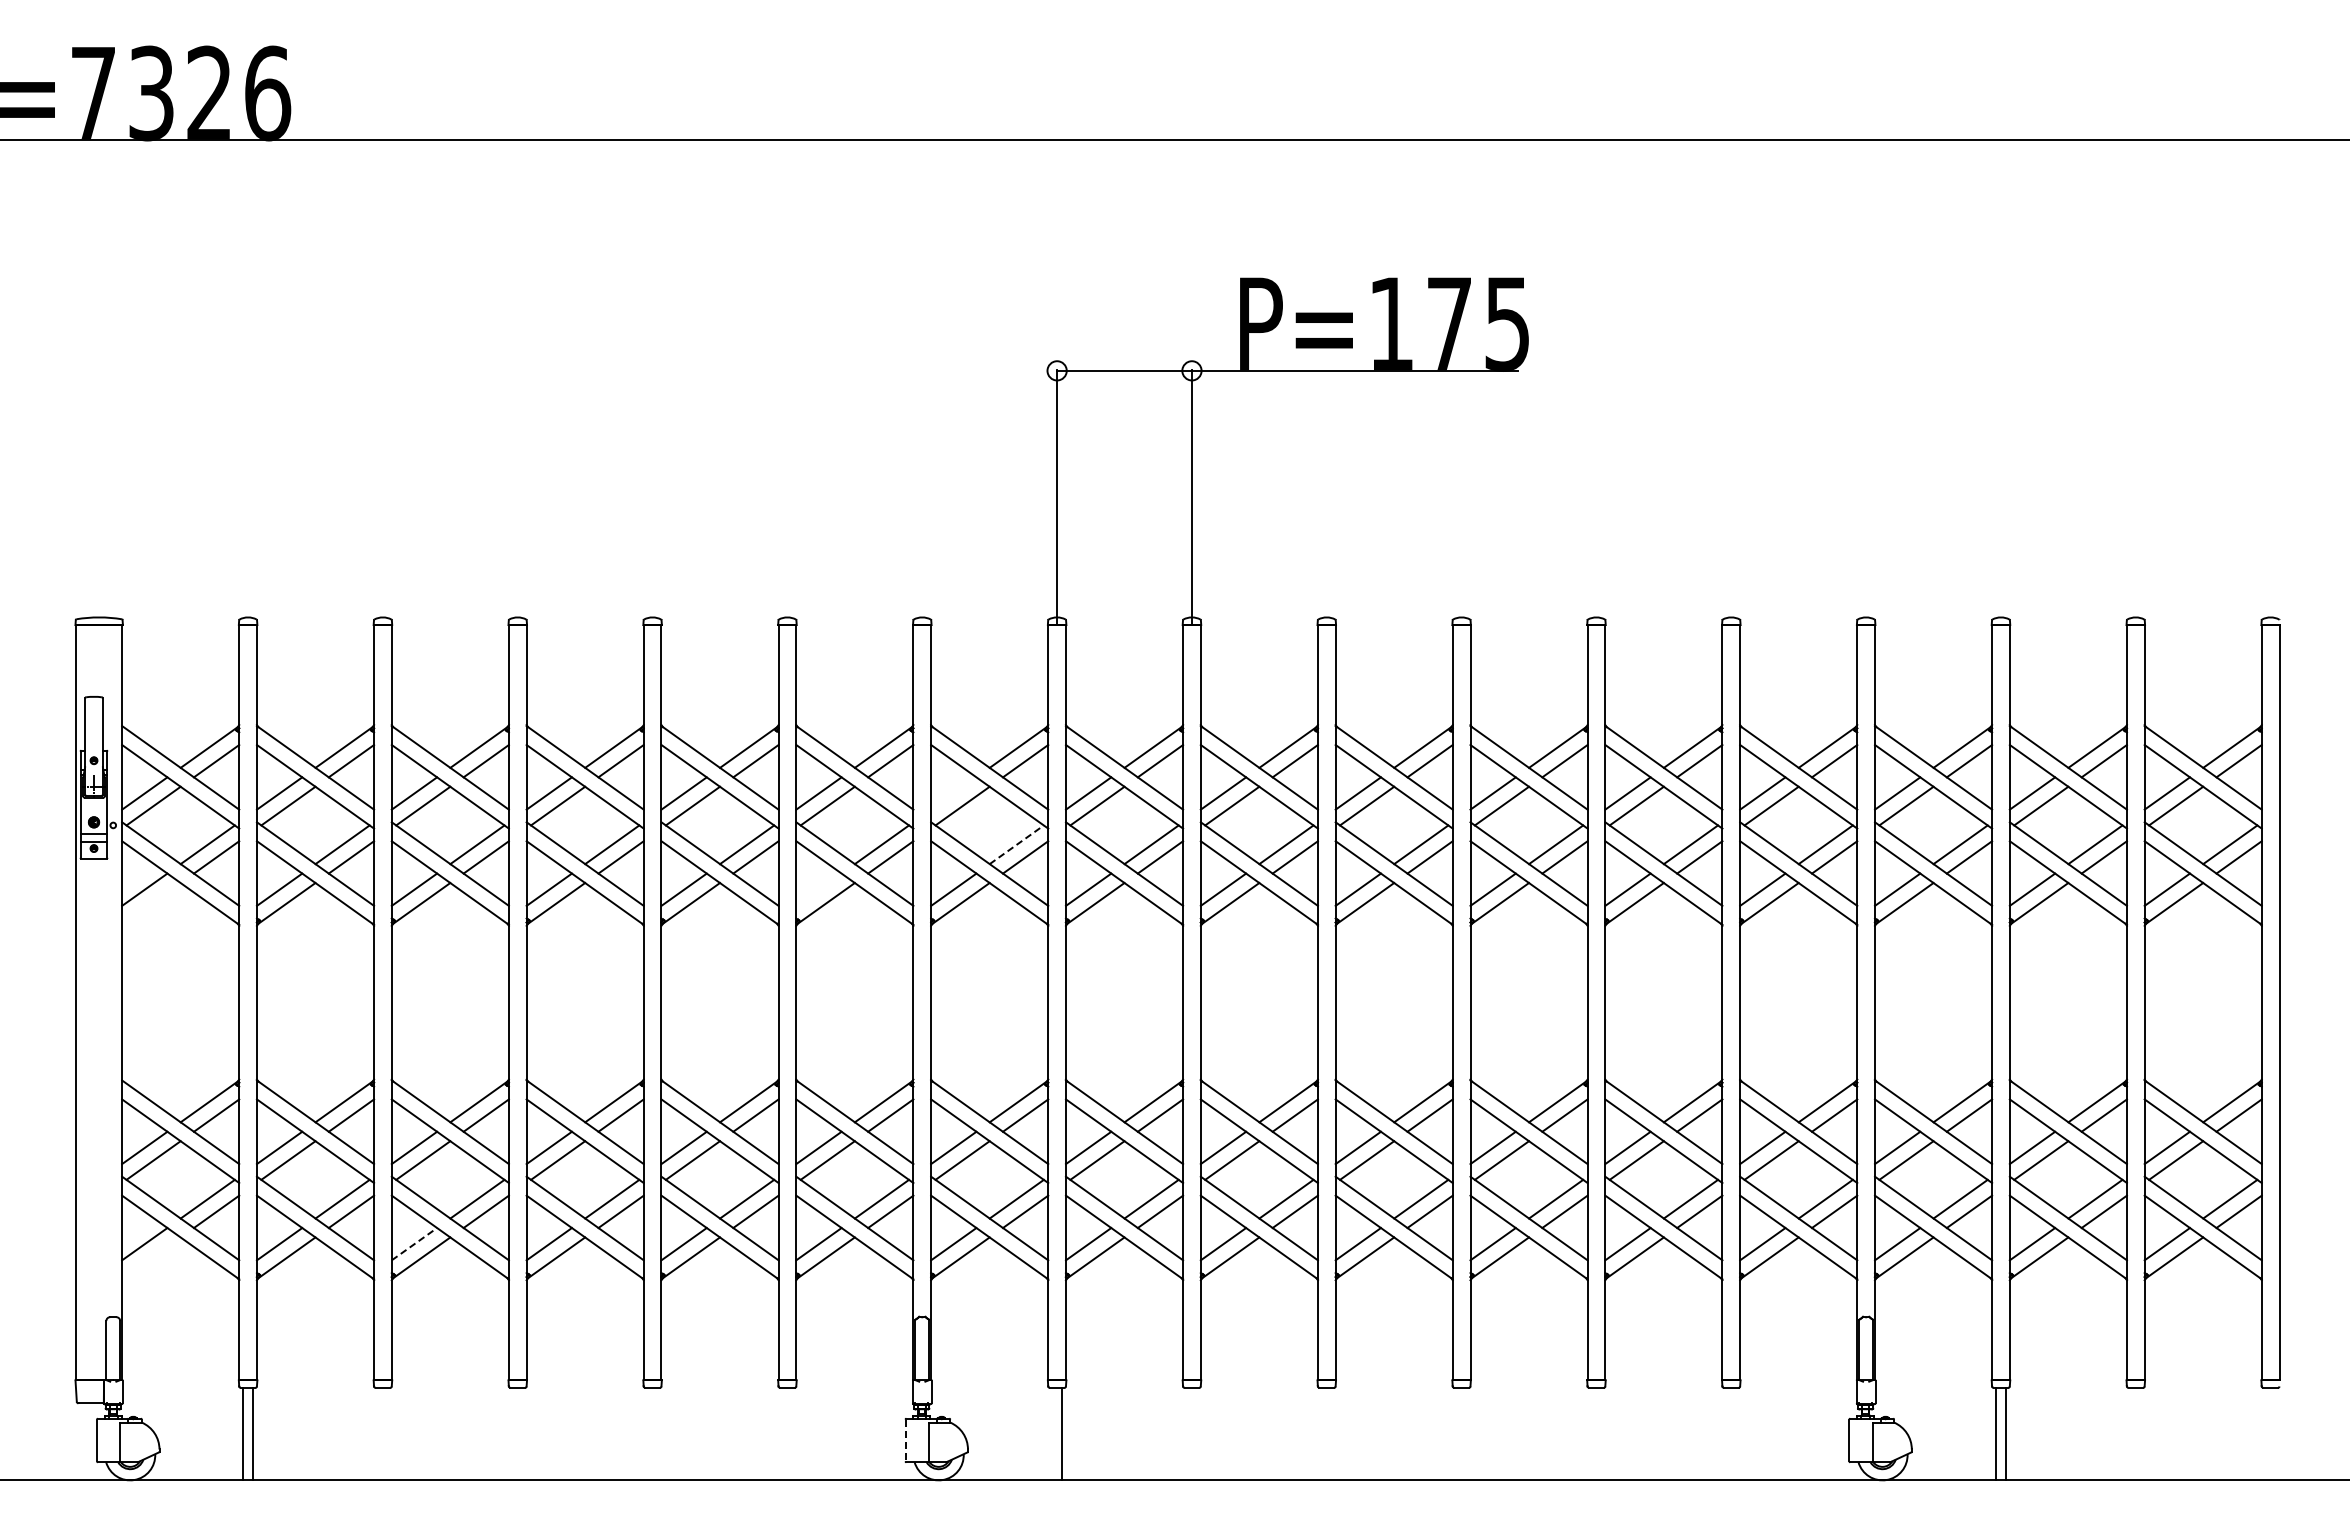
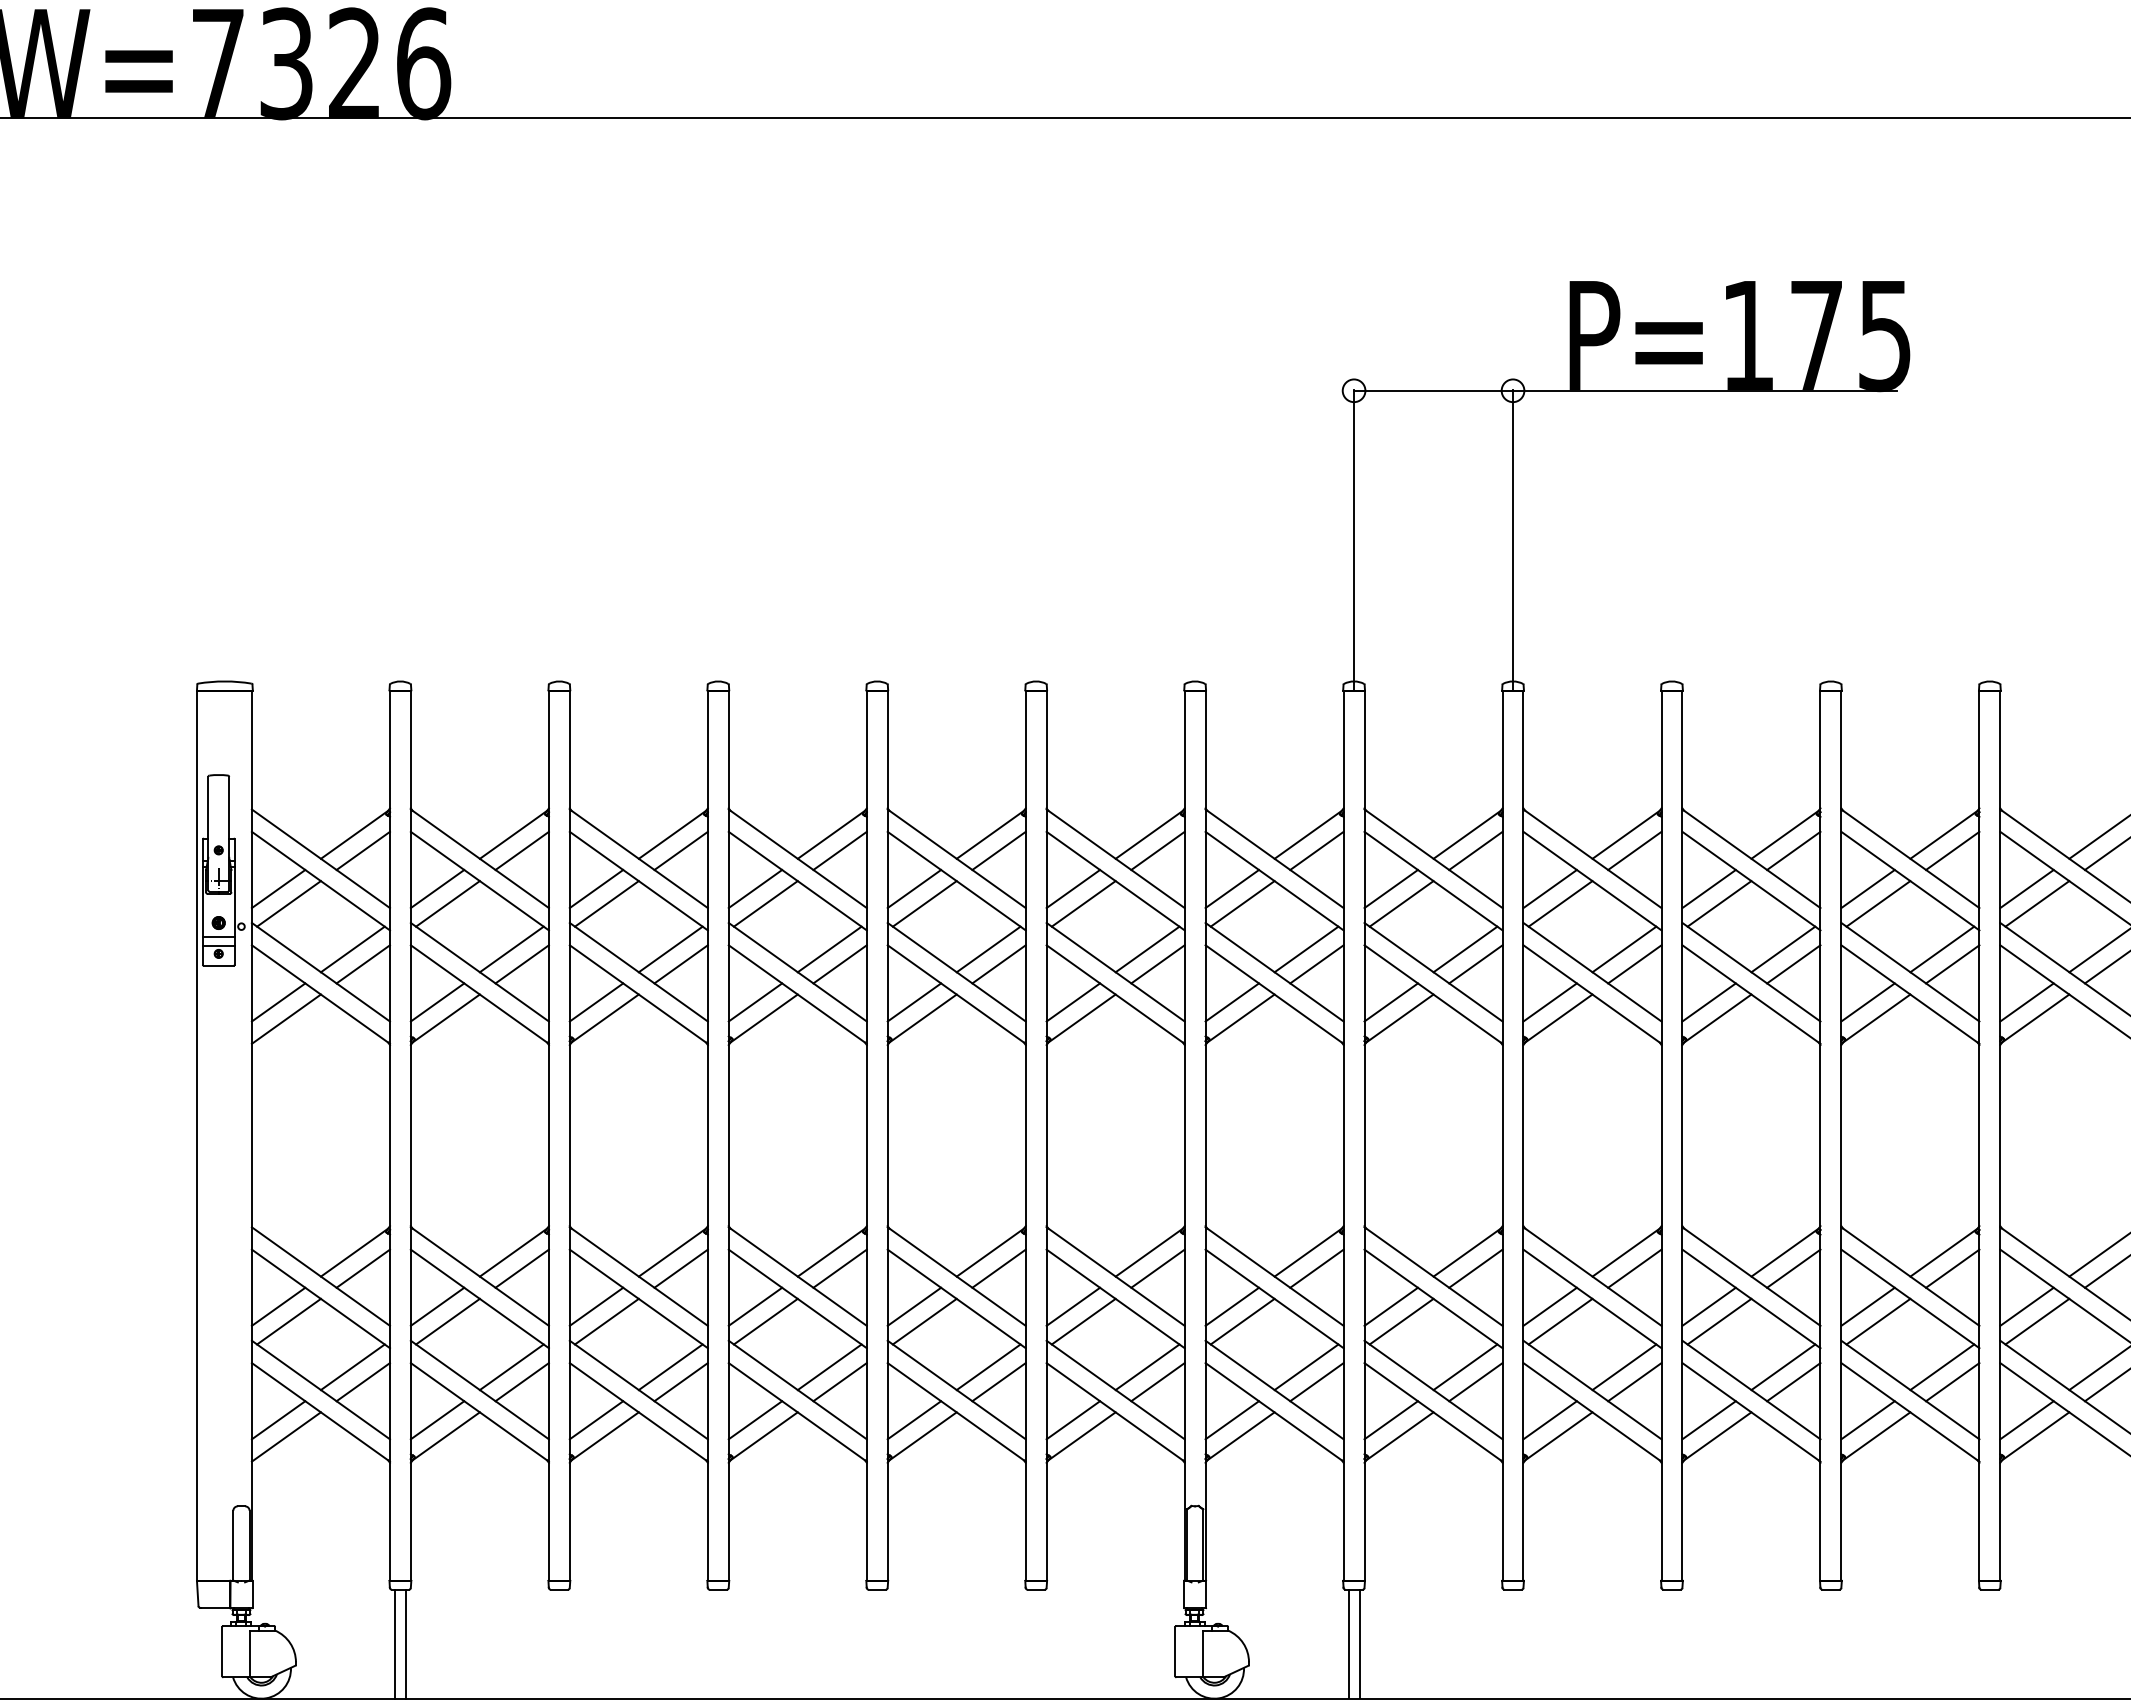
line: (953, 793) -> (1231, 889), added
line: (1017, 844) -> (1307, 949), dashed -> solid
line: (818, 889) -> (1072, 1002), added
line: (151, 903) -> (286, 1018), added
line: (414, 1244) -> (596, 1420), dashed -> solid
line: (151, 1258) -> (286, 1437), added
line: (1052, 1433) -> (1348, 1643), added
line: (905, 1440) -> (1175, 1651), dashed -> solid

